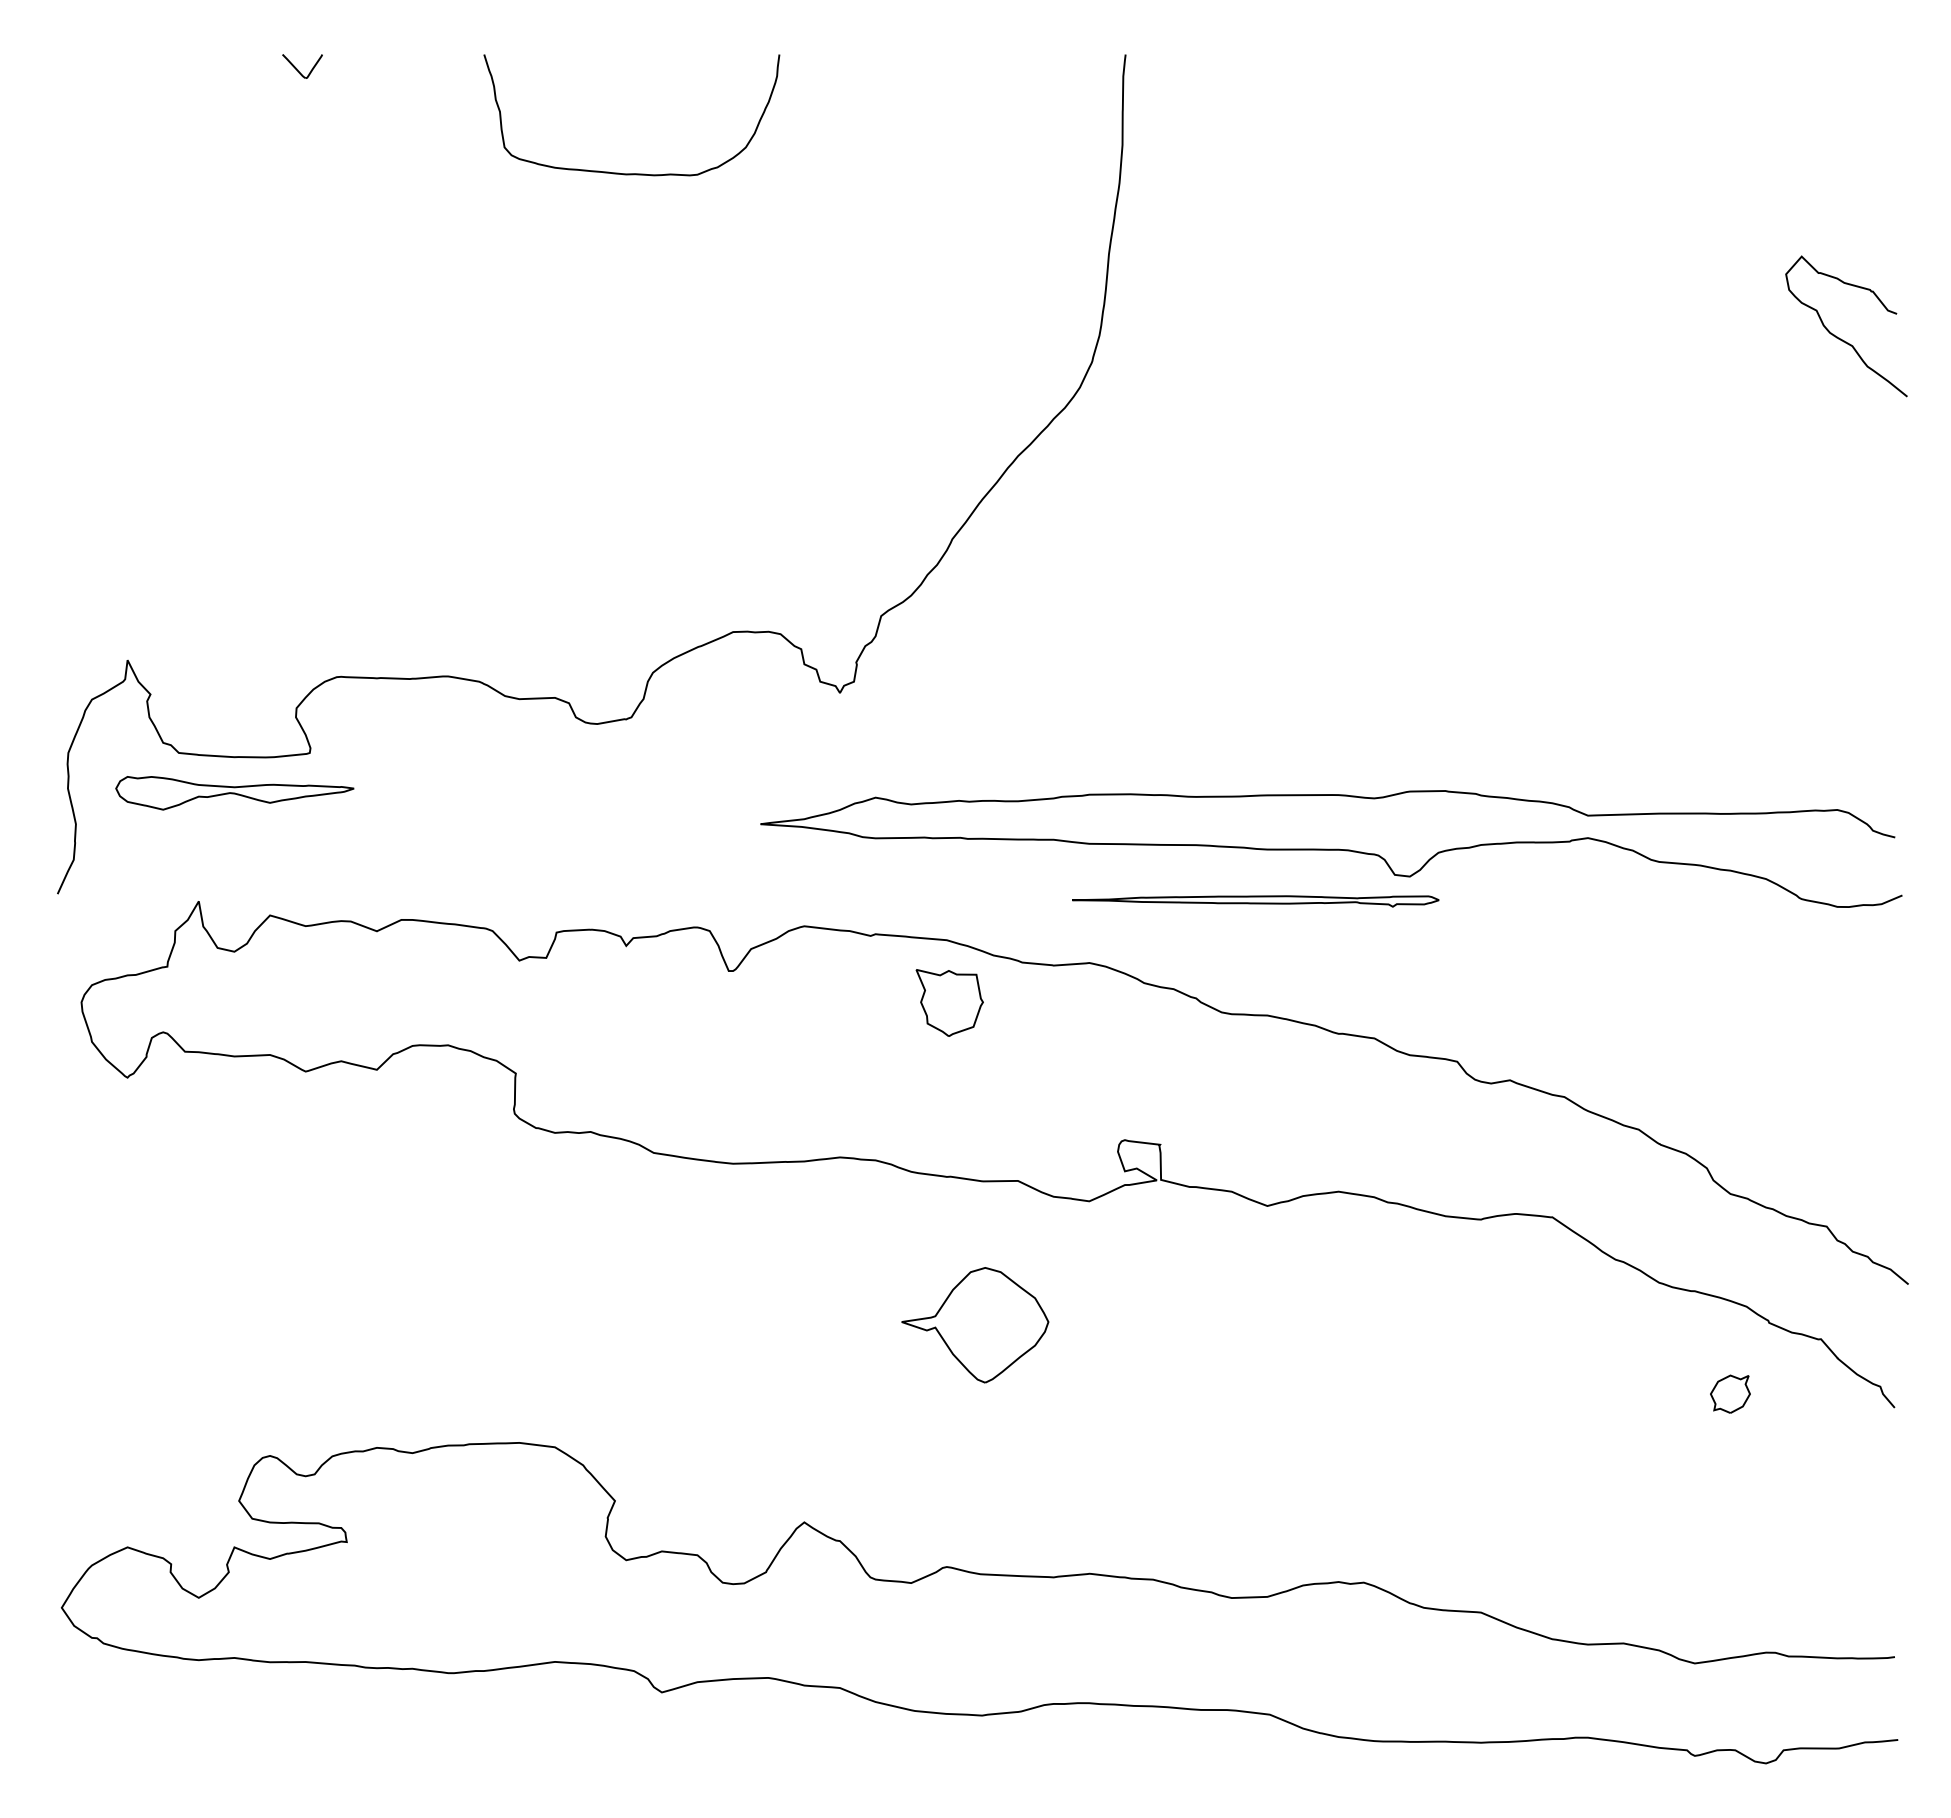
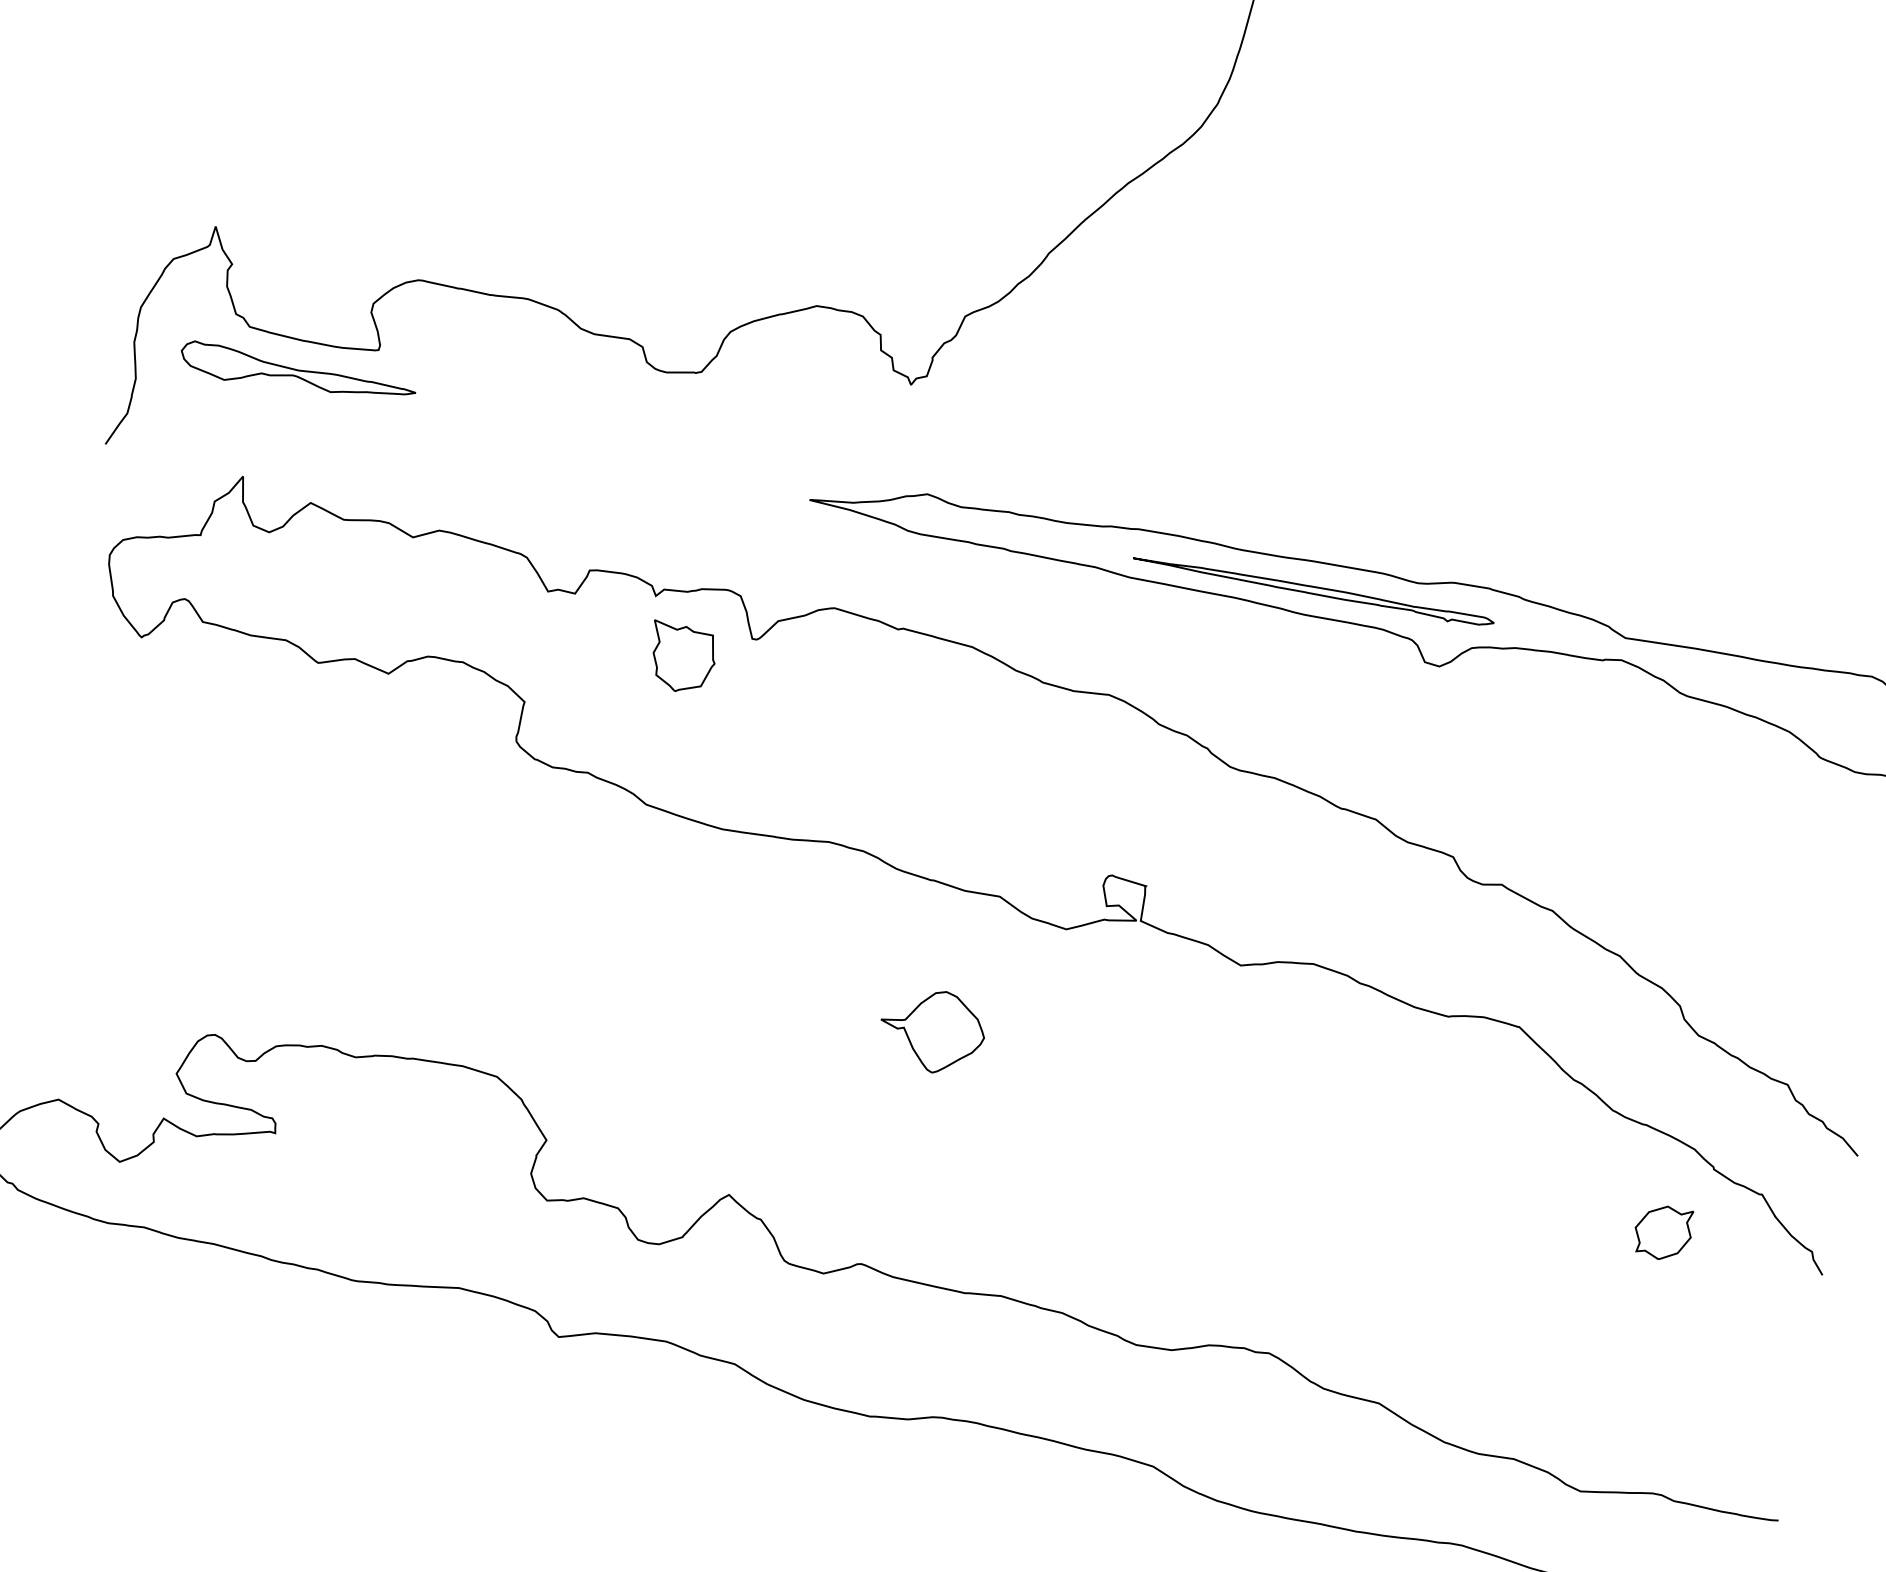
part: (1255, 901) -> (1313, 591), moved
part: (949, 1002) -> (681, 658), moved
part: (975, 1324) -> (932, 1030), size x0.71
part: (1730, 1393) -> (1663, 1232), size x1.43

